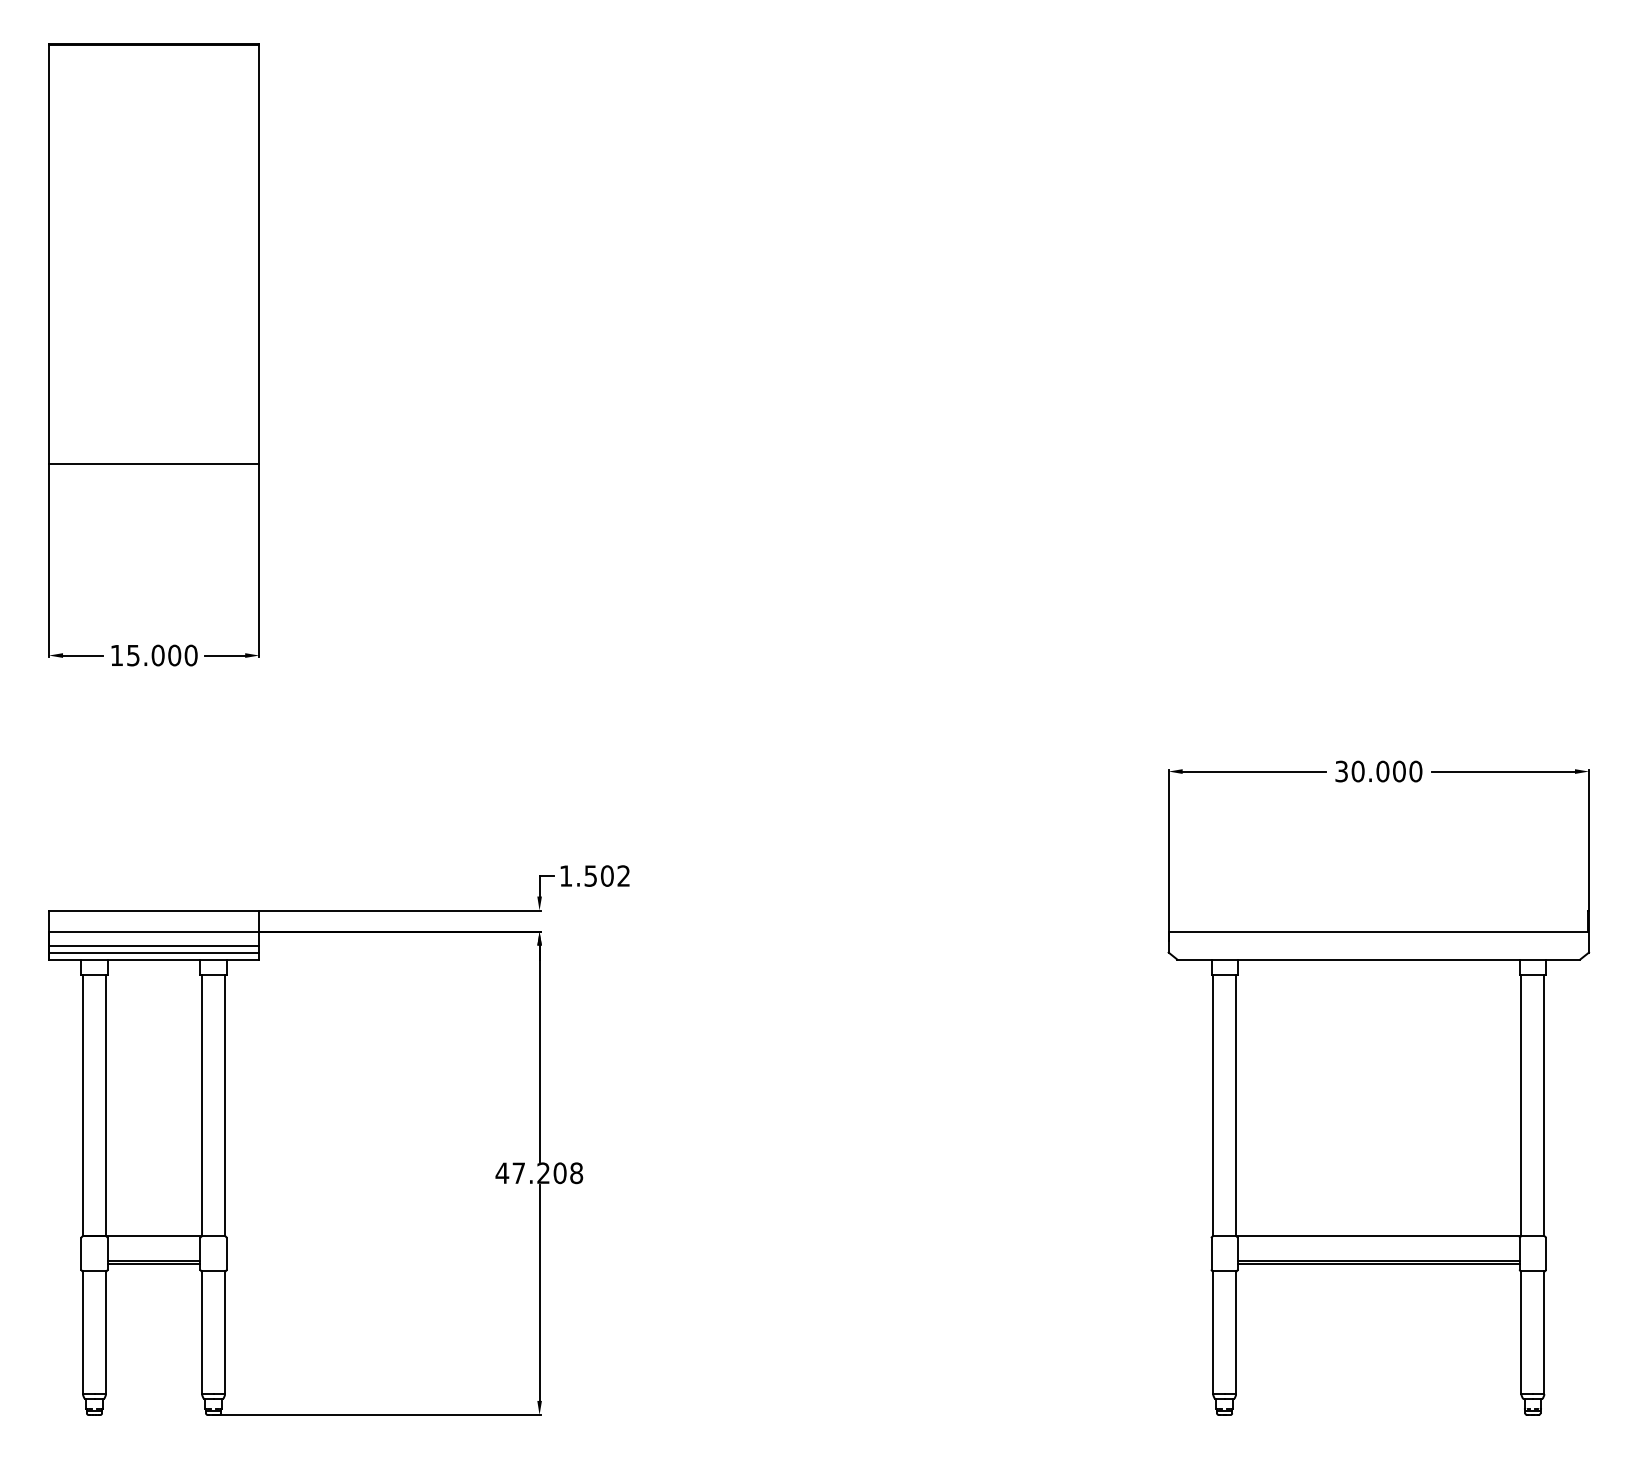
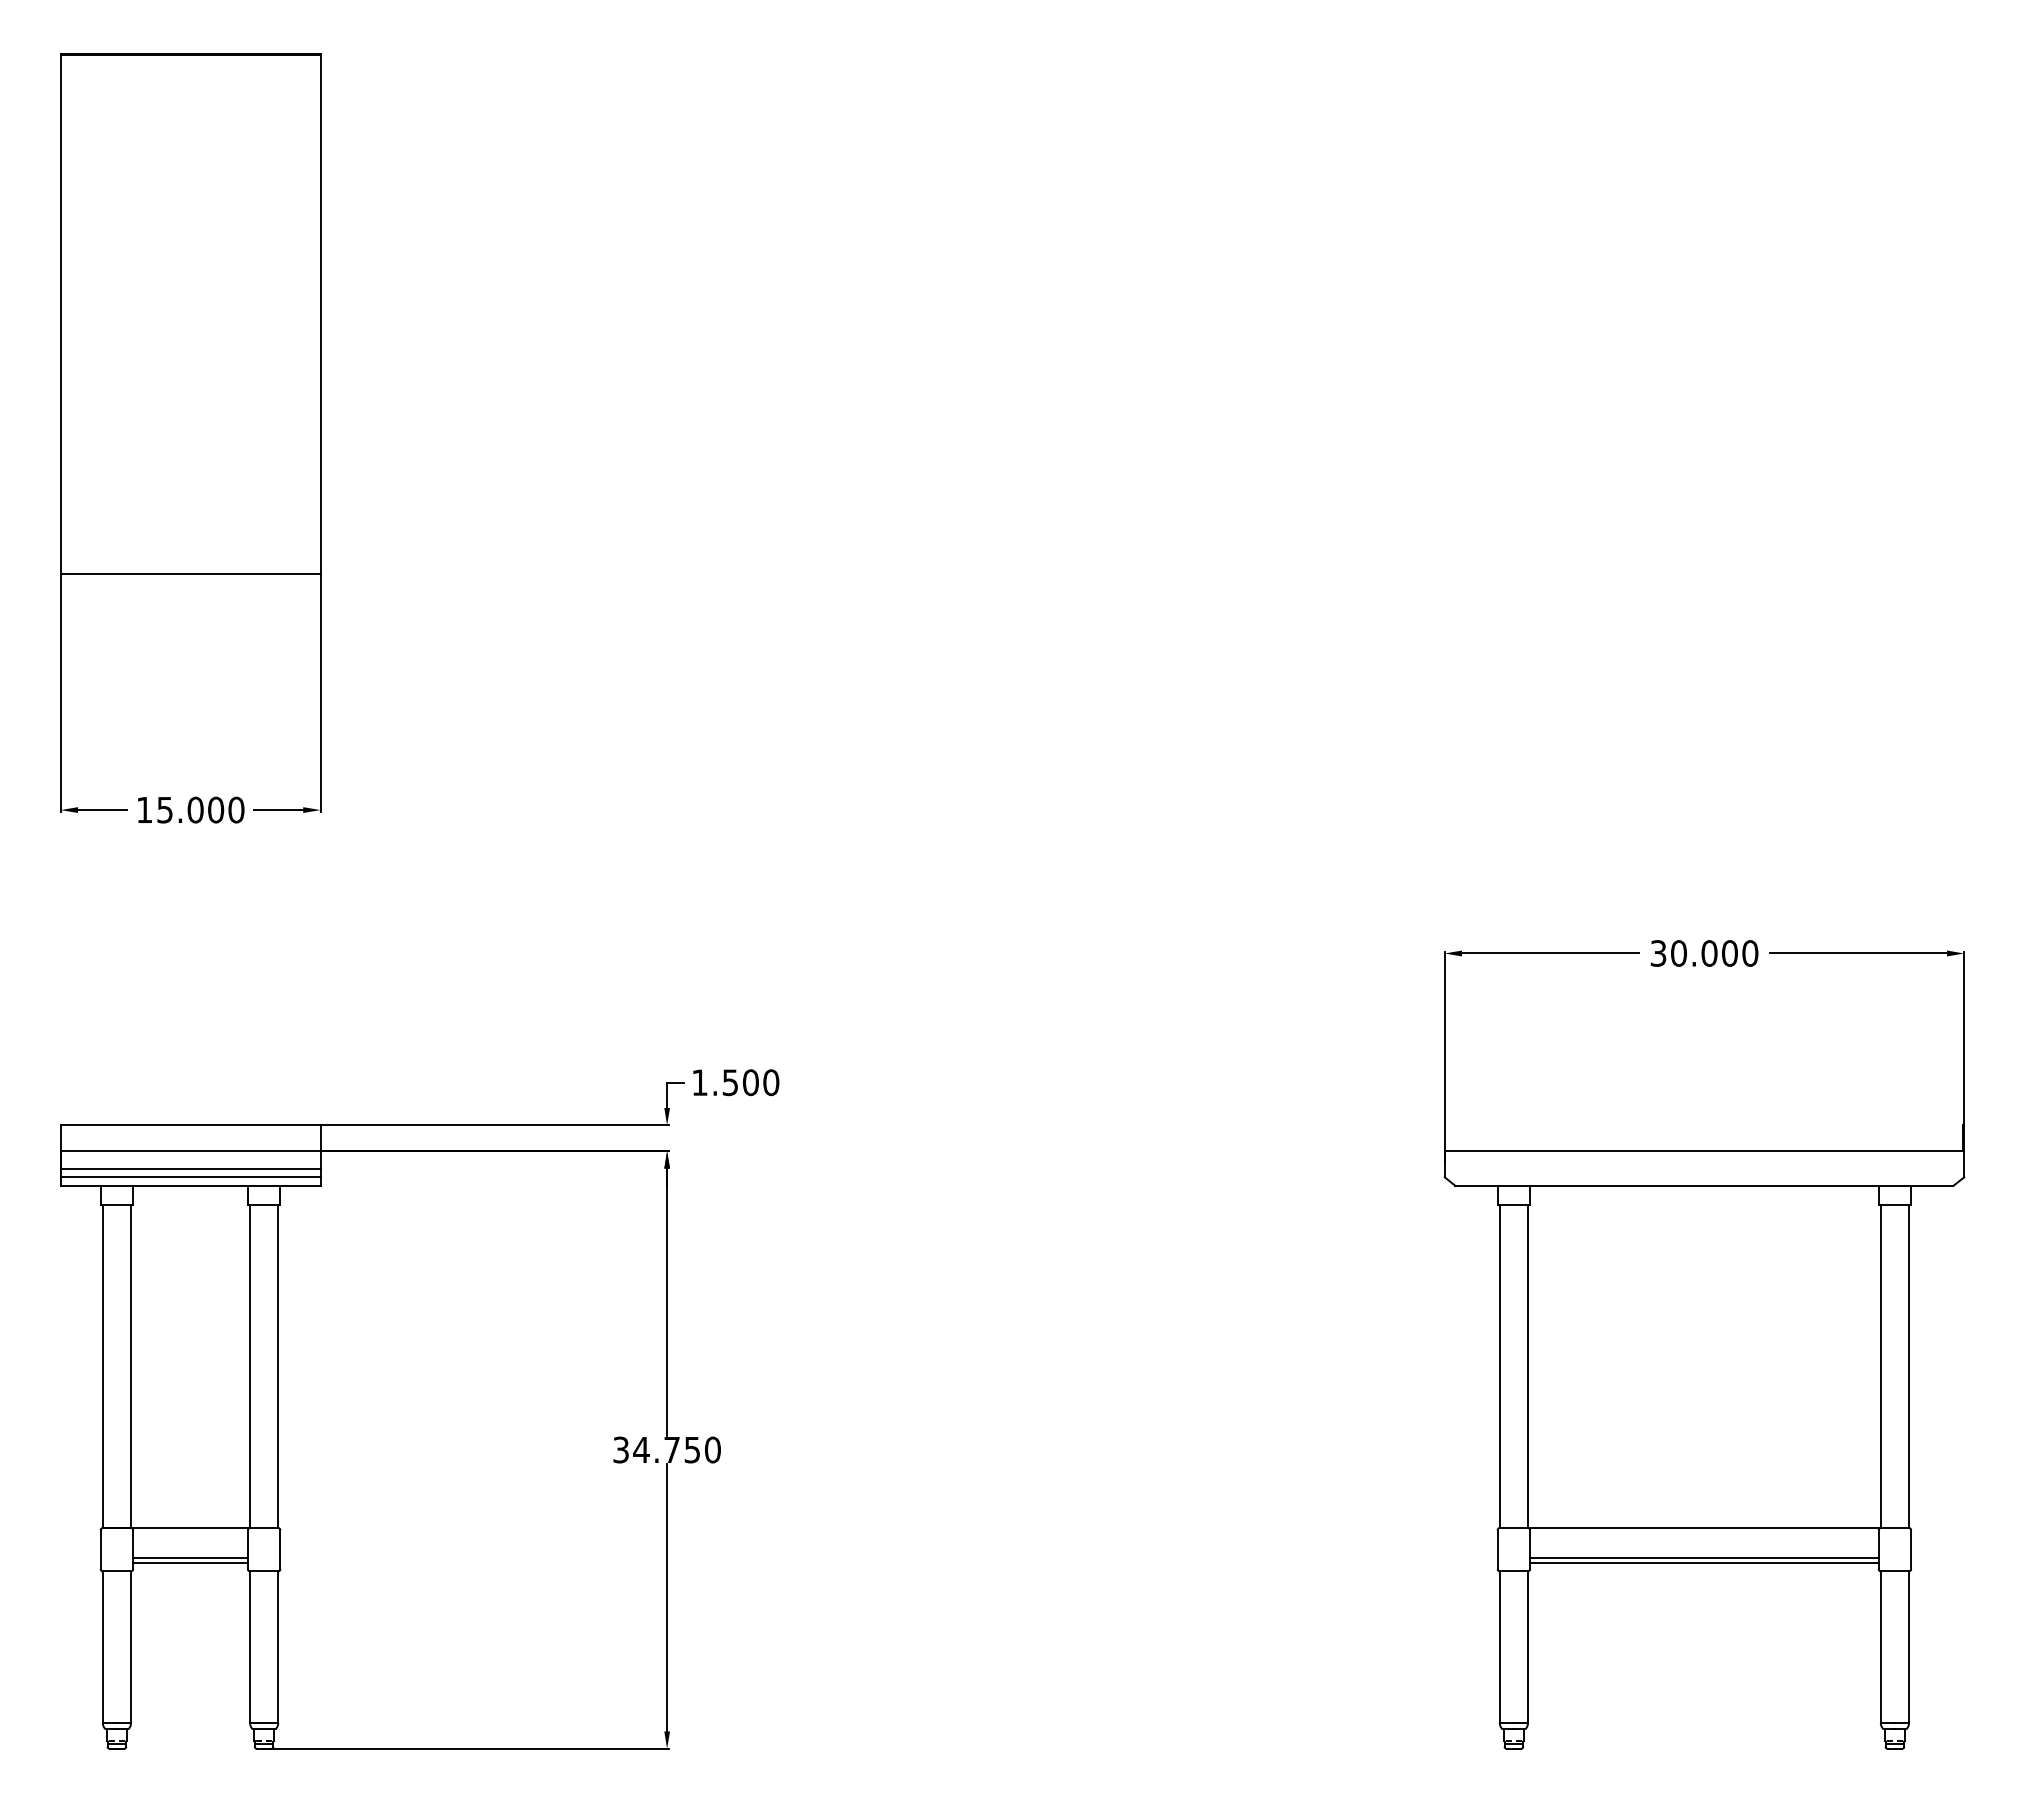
text: (624, 875) -> (771, 1082), 1.502 -> 1.500
text: (539, 1172) -> (666, 1449), 47.208 -> 34.750

